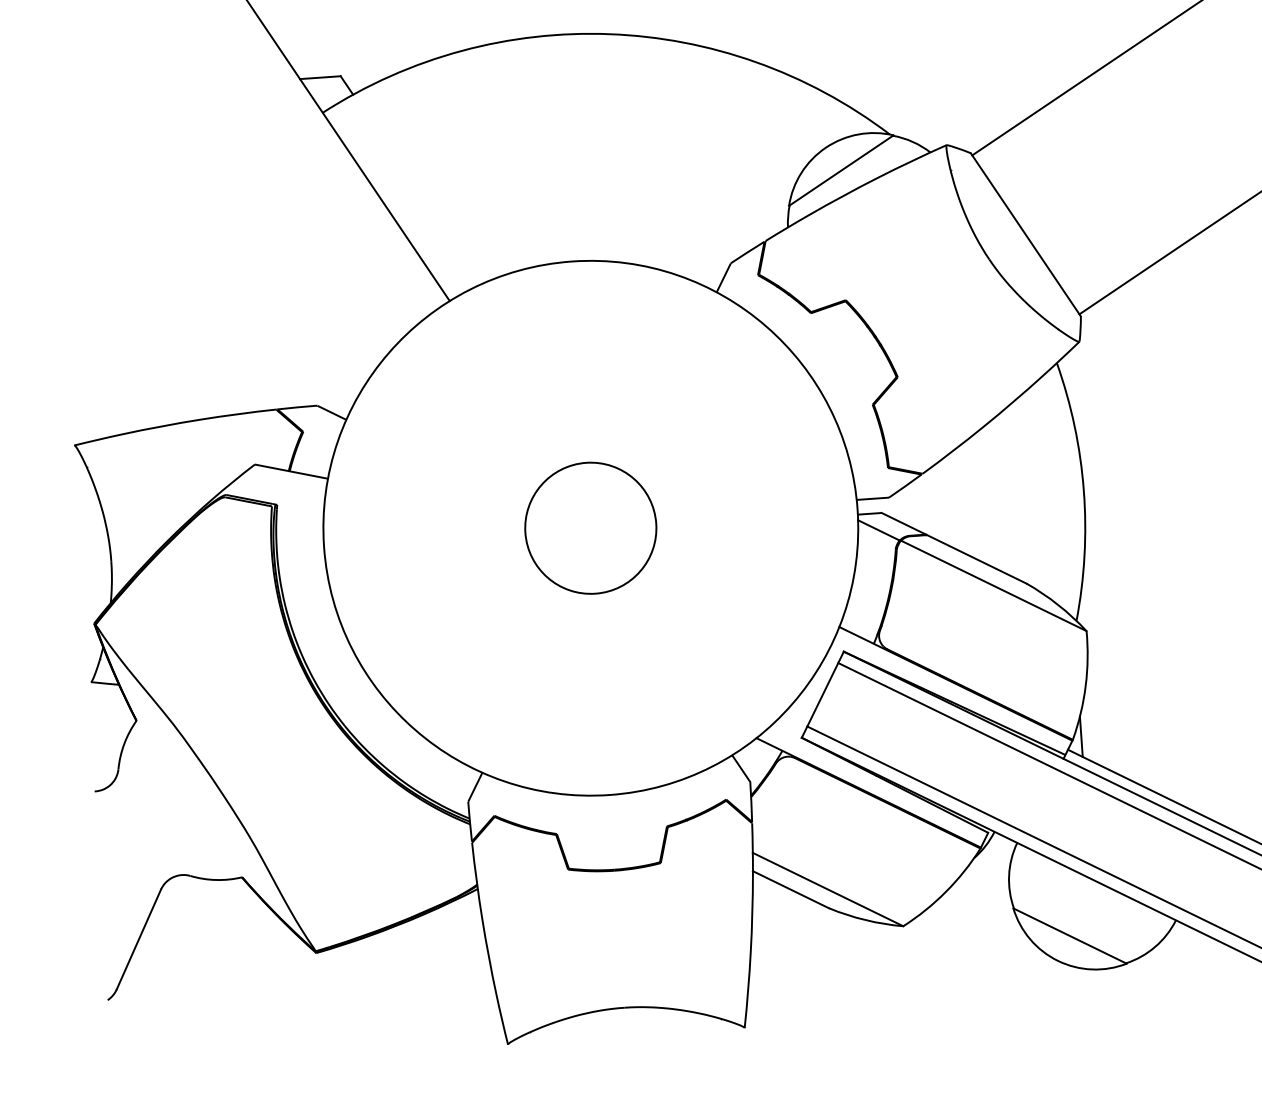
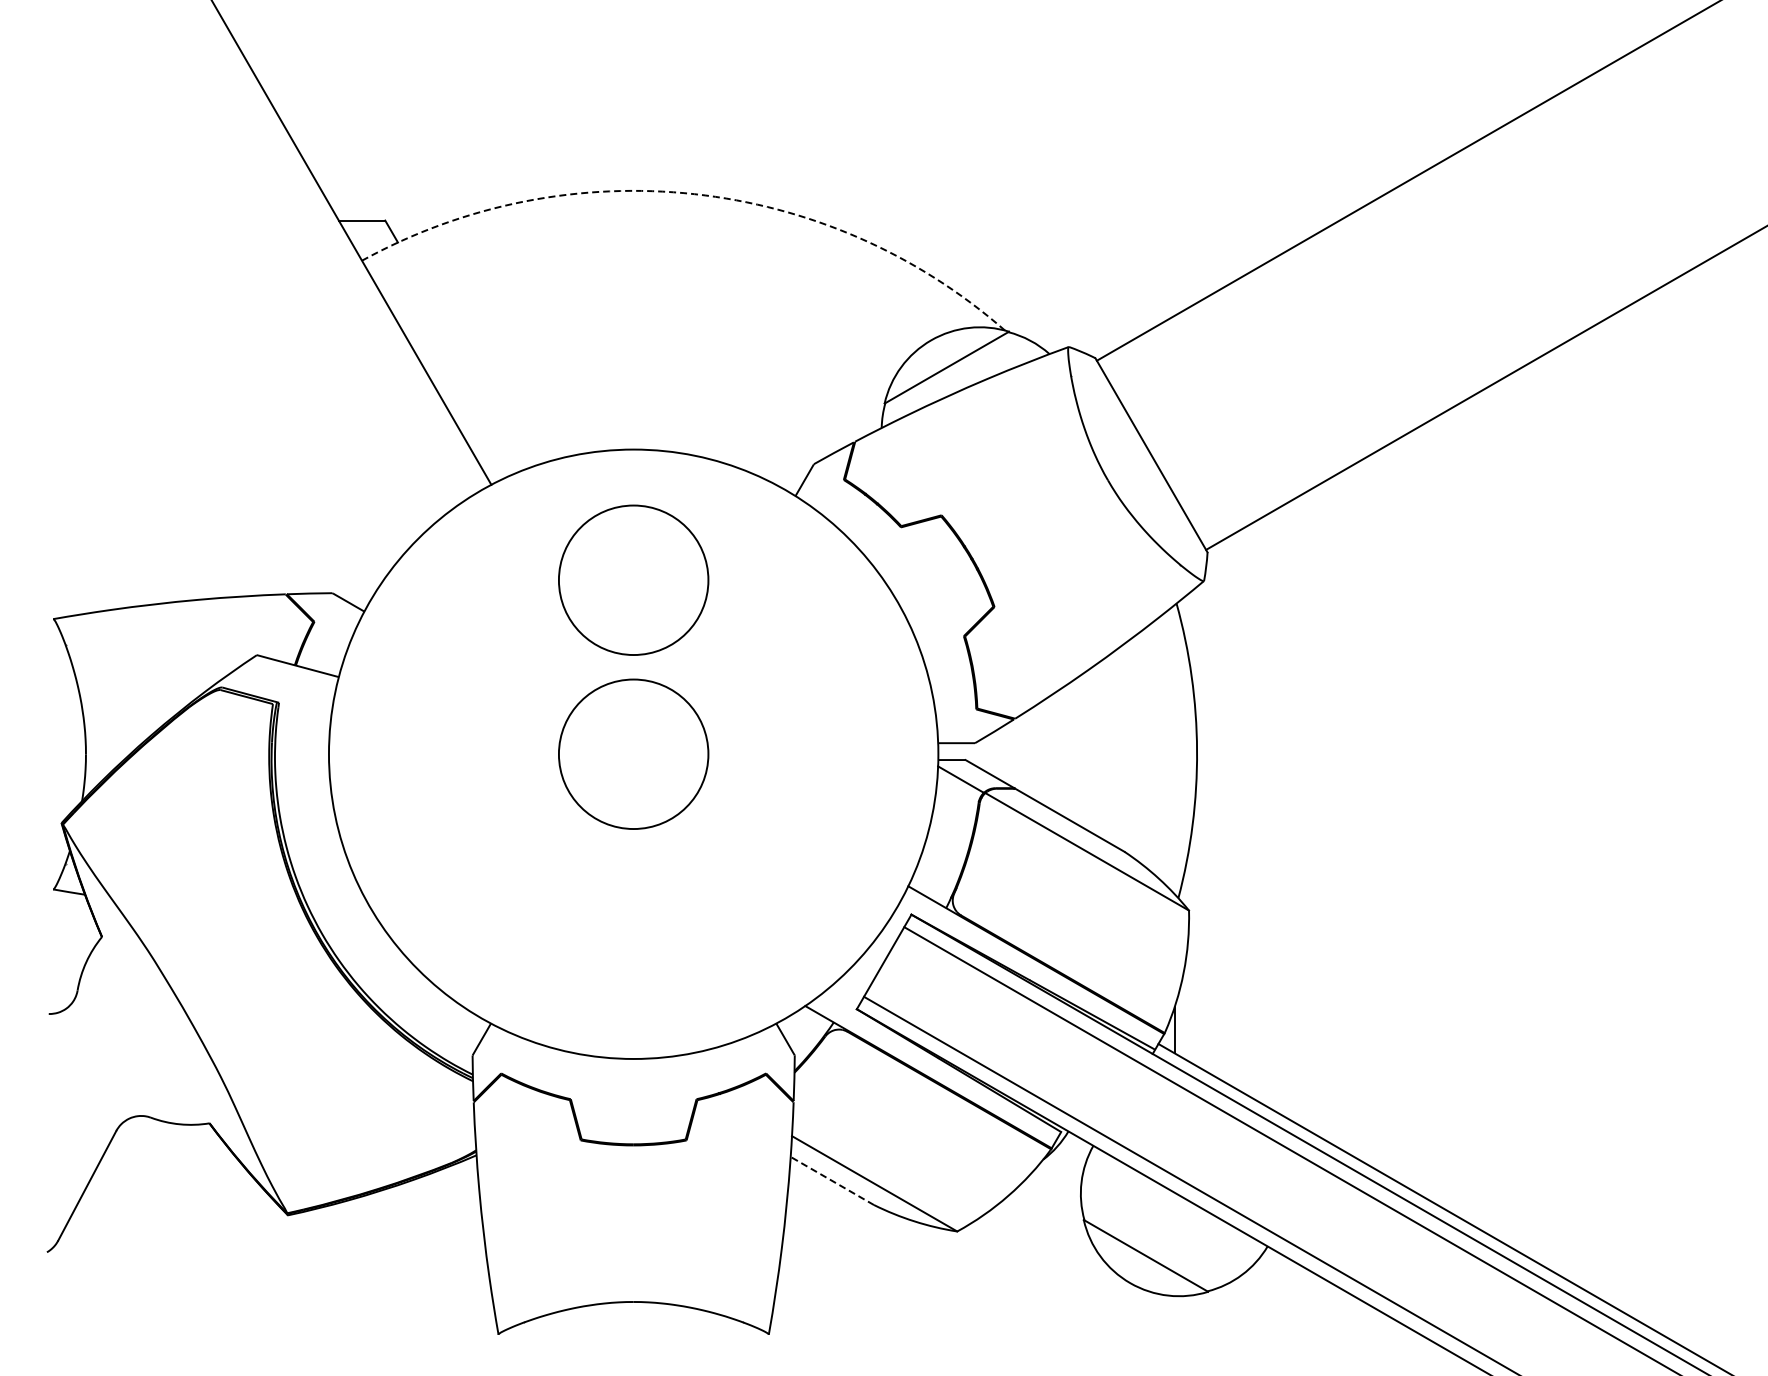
arc: (609, 34) -> (694, 194), solid -> dashed
circle: (579, 375) -> (633, 579), added
line: (790, 889) -> (831, 1180), solid -> dashed

